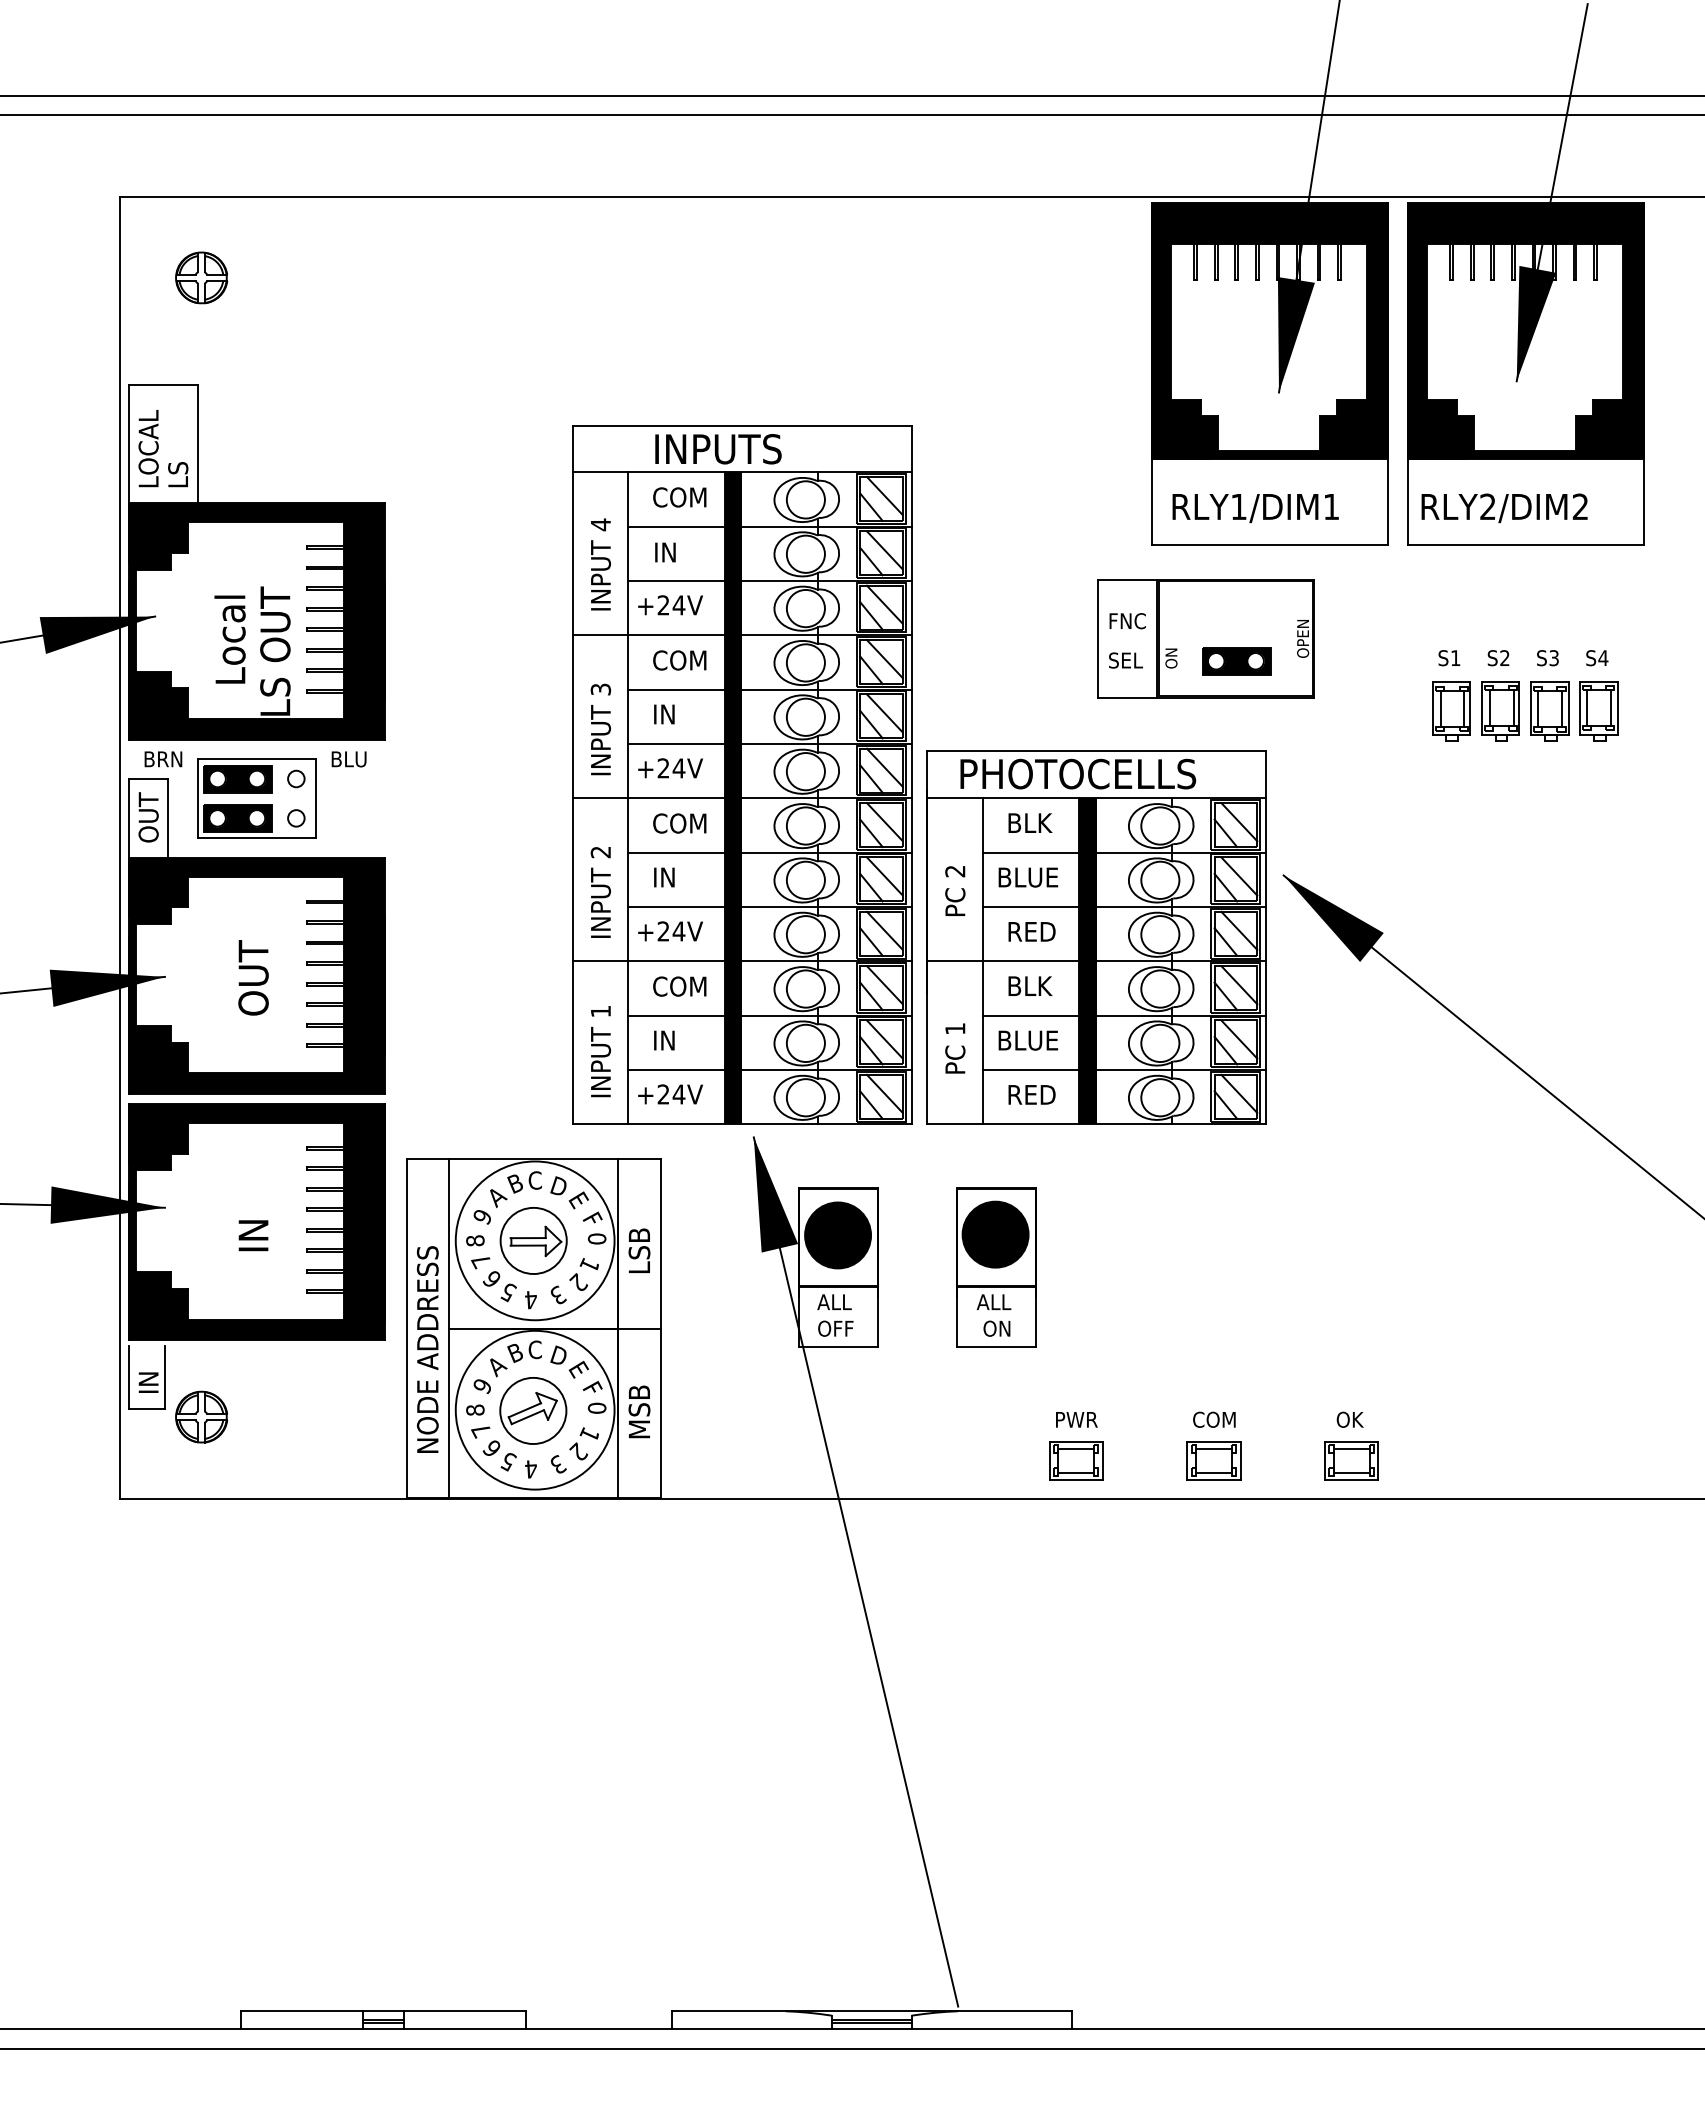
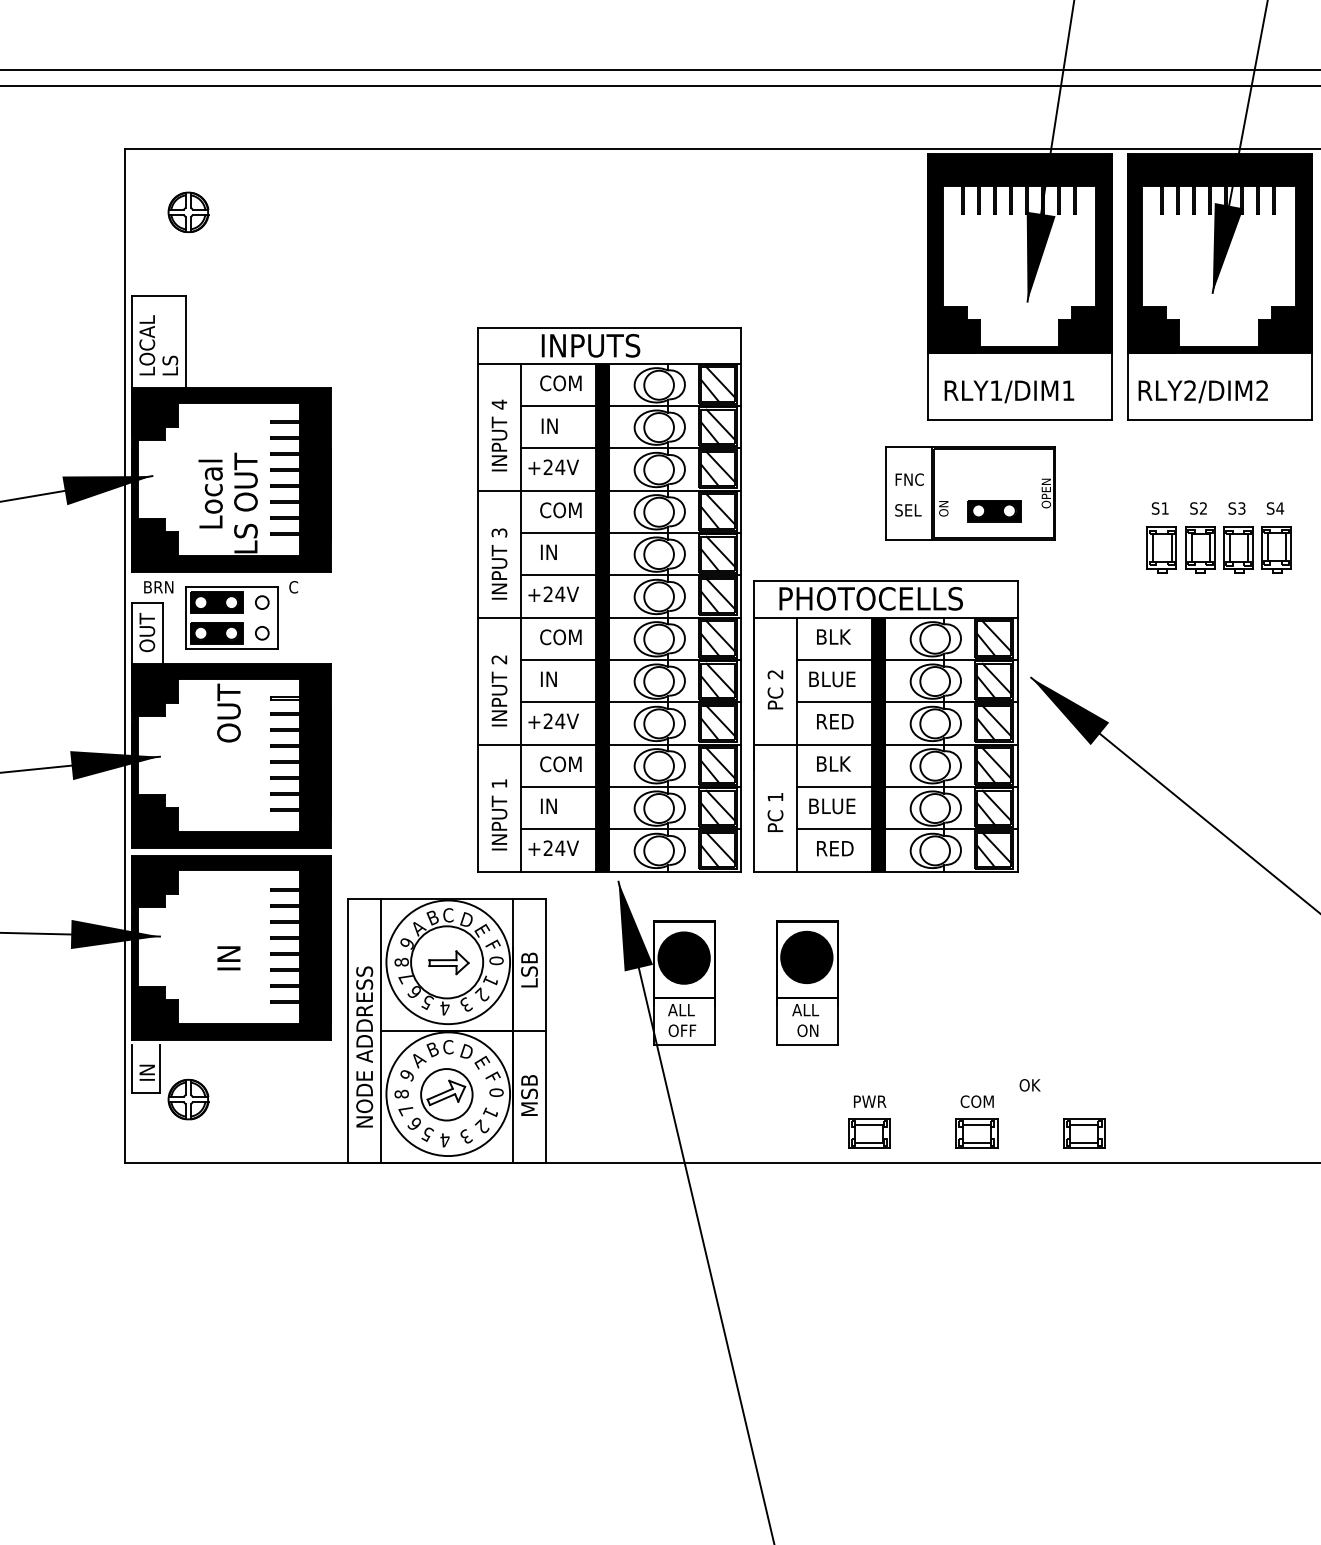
text: (348, 759) -> (302, 587), BLU -> C
text: (253, 977) -> (228, 712), moved
circle: (533, 1240) -> (446, 962), size x1.4
text: (1349, 1419) -> (1029, 1085), moved

